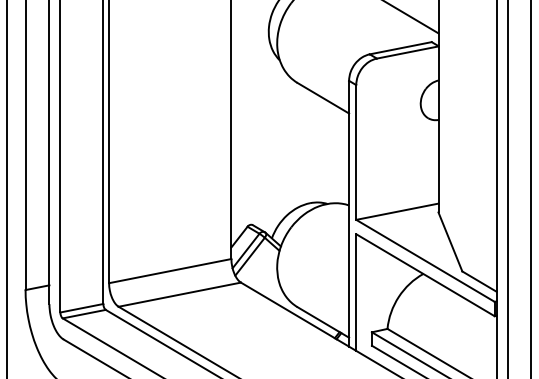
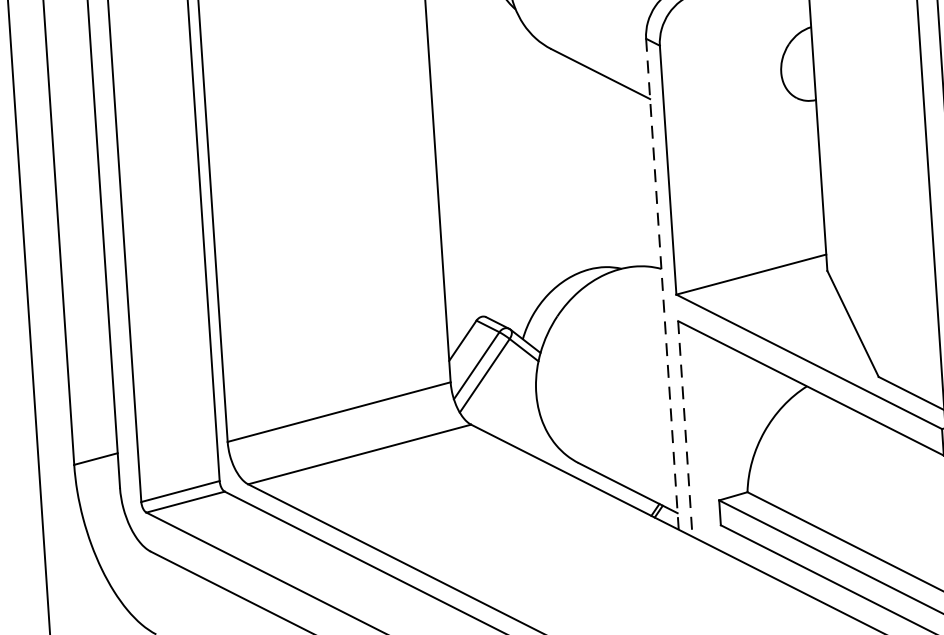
line: (349, 213) -> (663, 283), solid -> dashed
line: (356, 293) -> (685, 430), solid -> dashed

